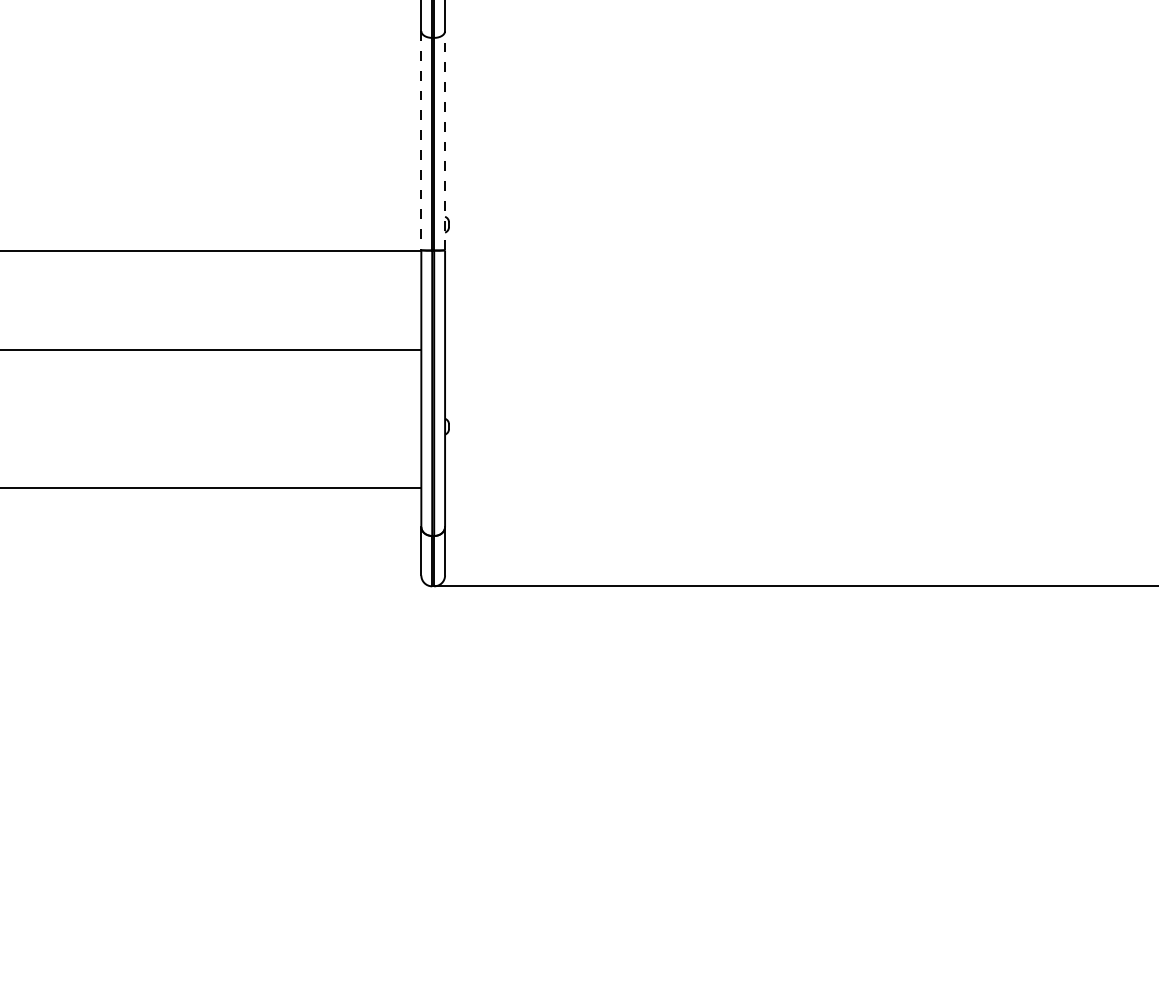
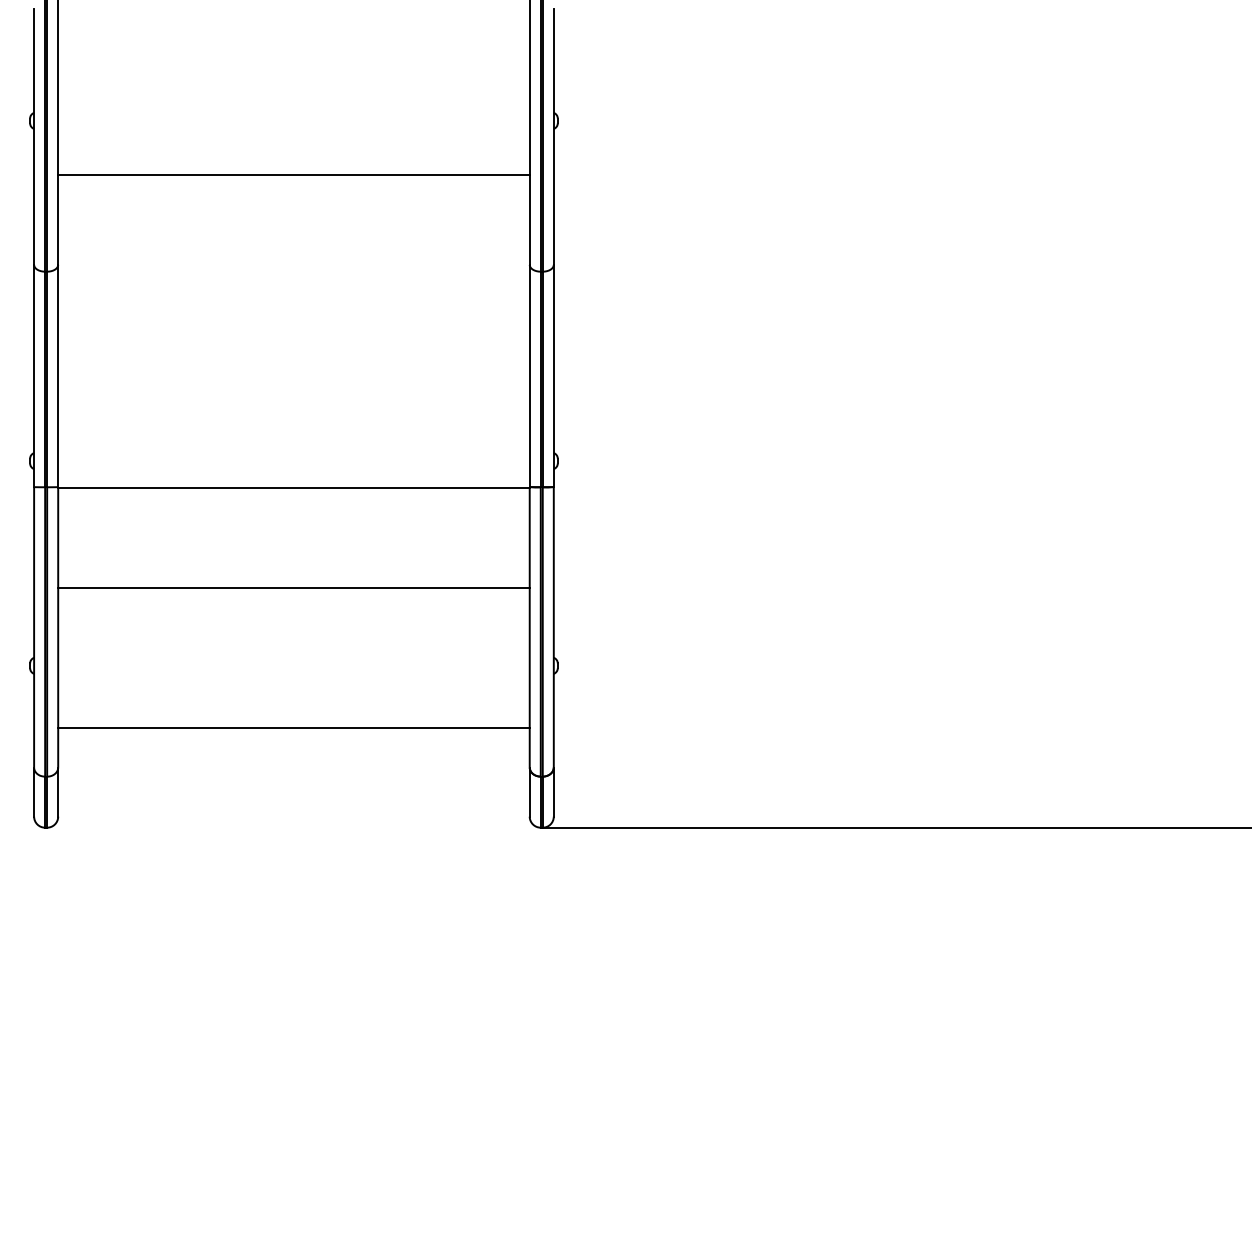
line: (444, 140) -> (553, 375), dashed -> solid
line: (421, 141) -> (529, 376), dashed -> solid

